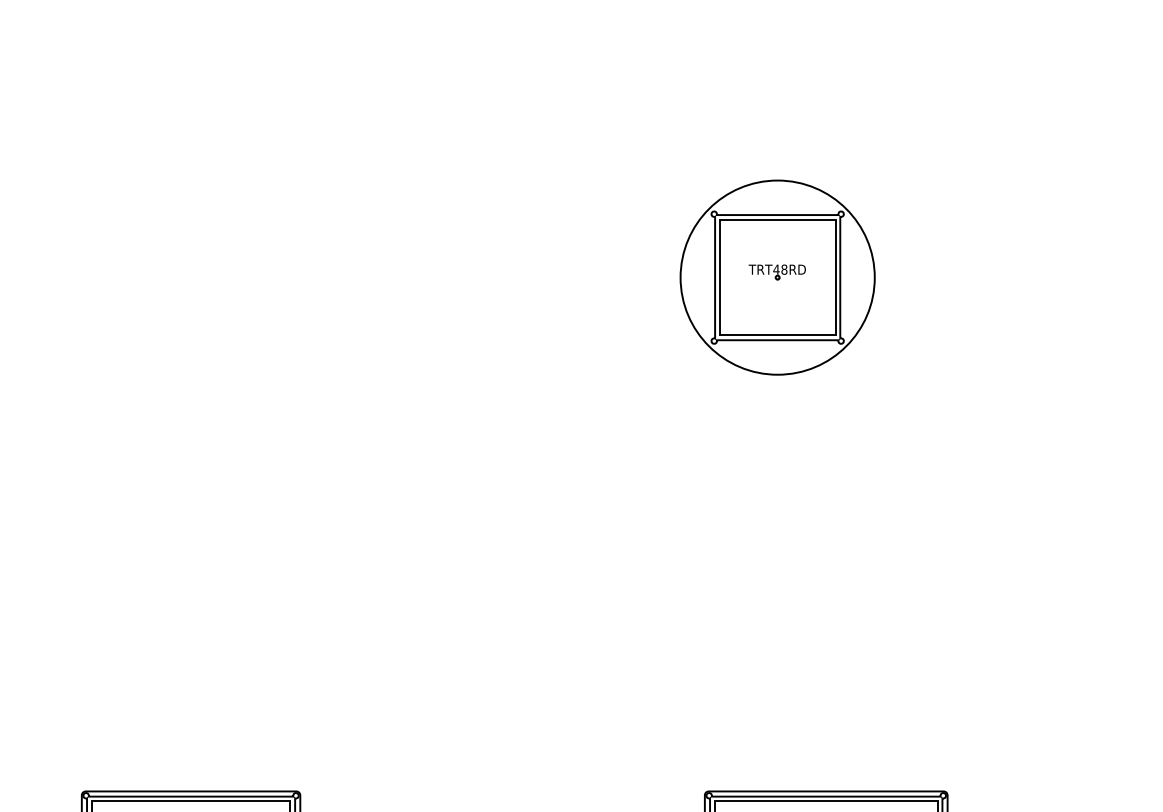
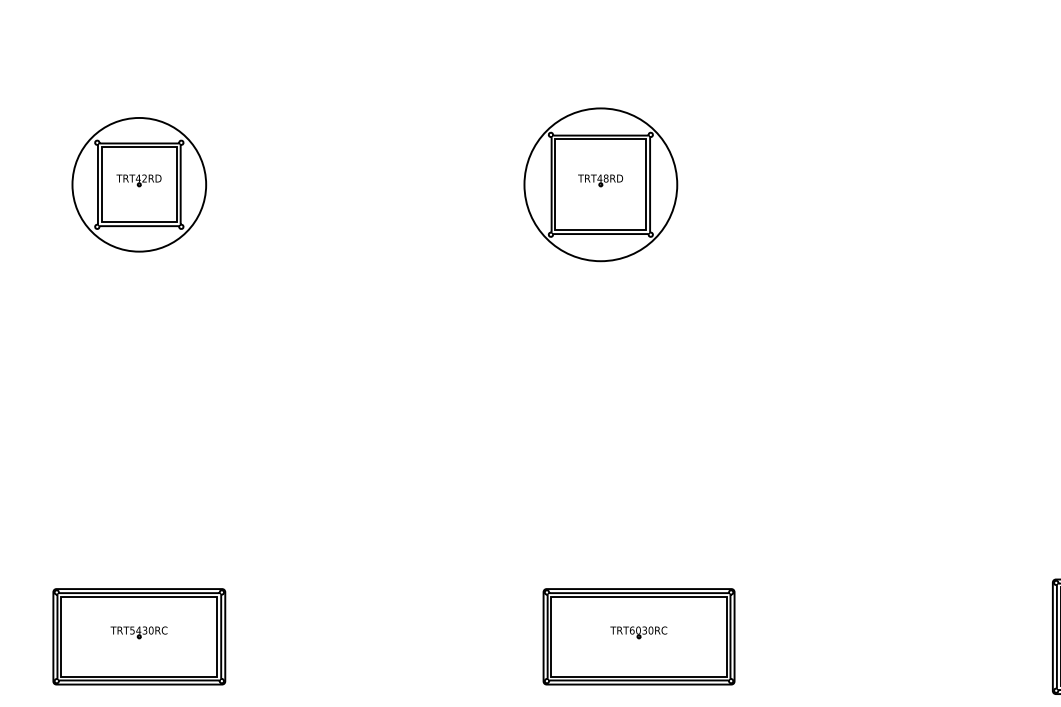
part: (191, 277) -> (139, 184), added

